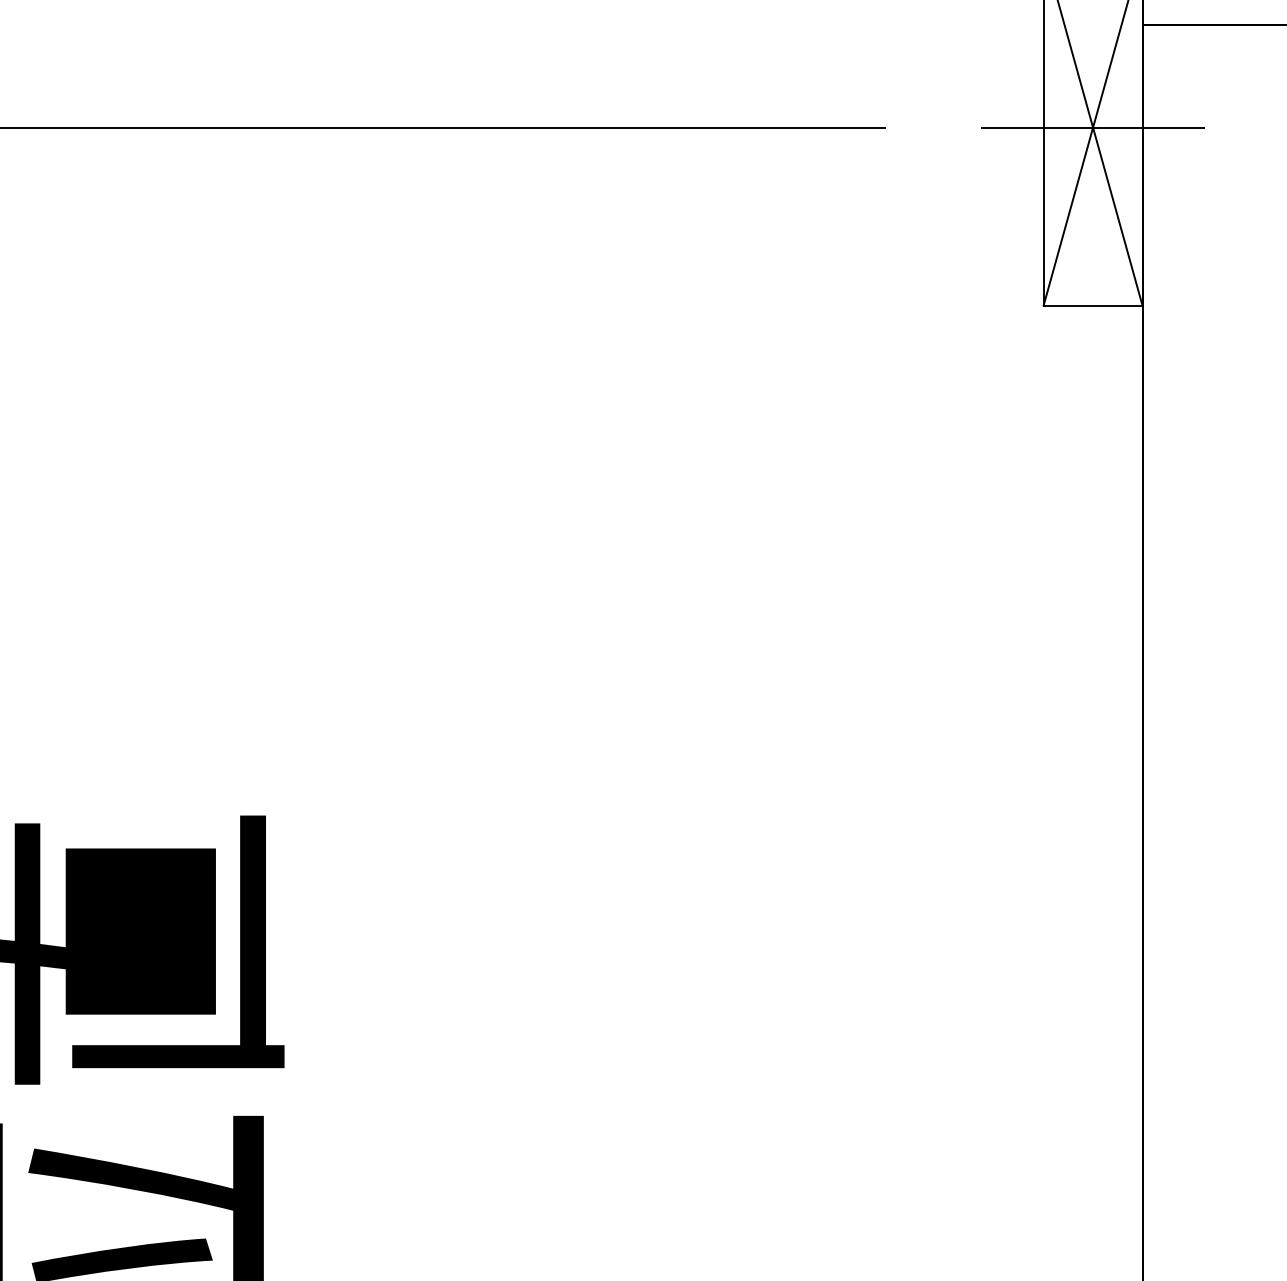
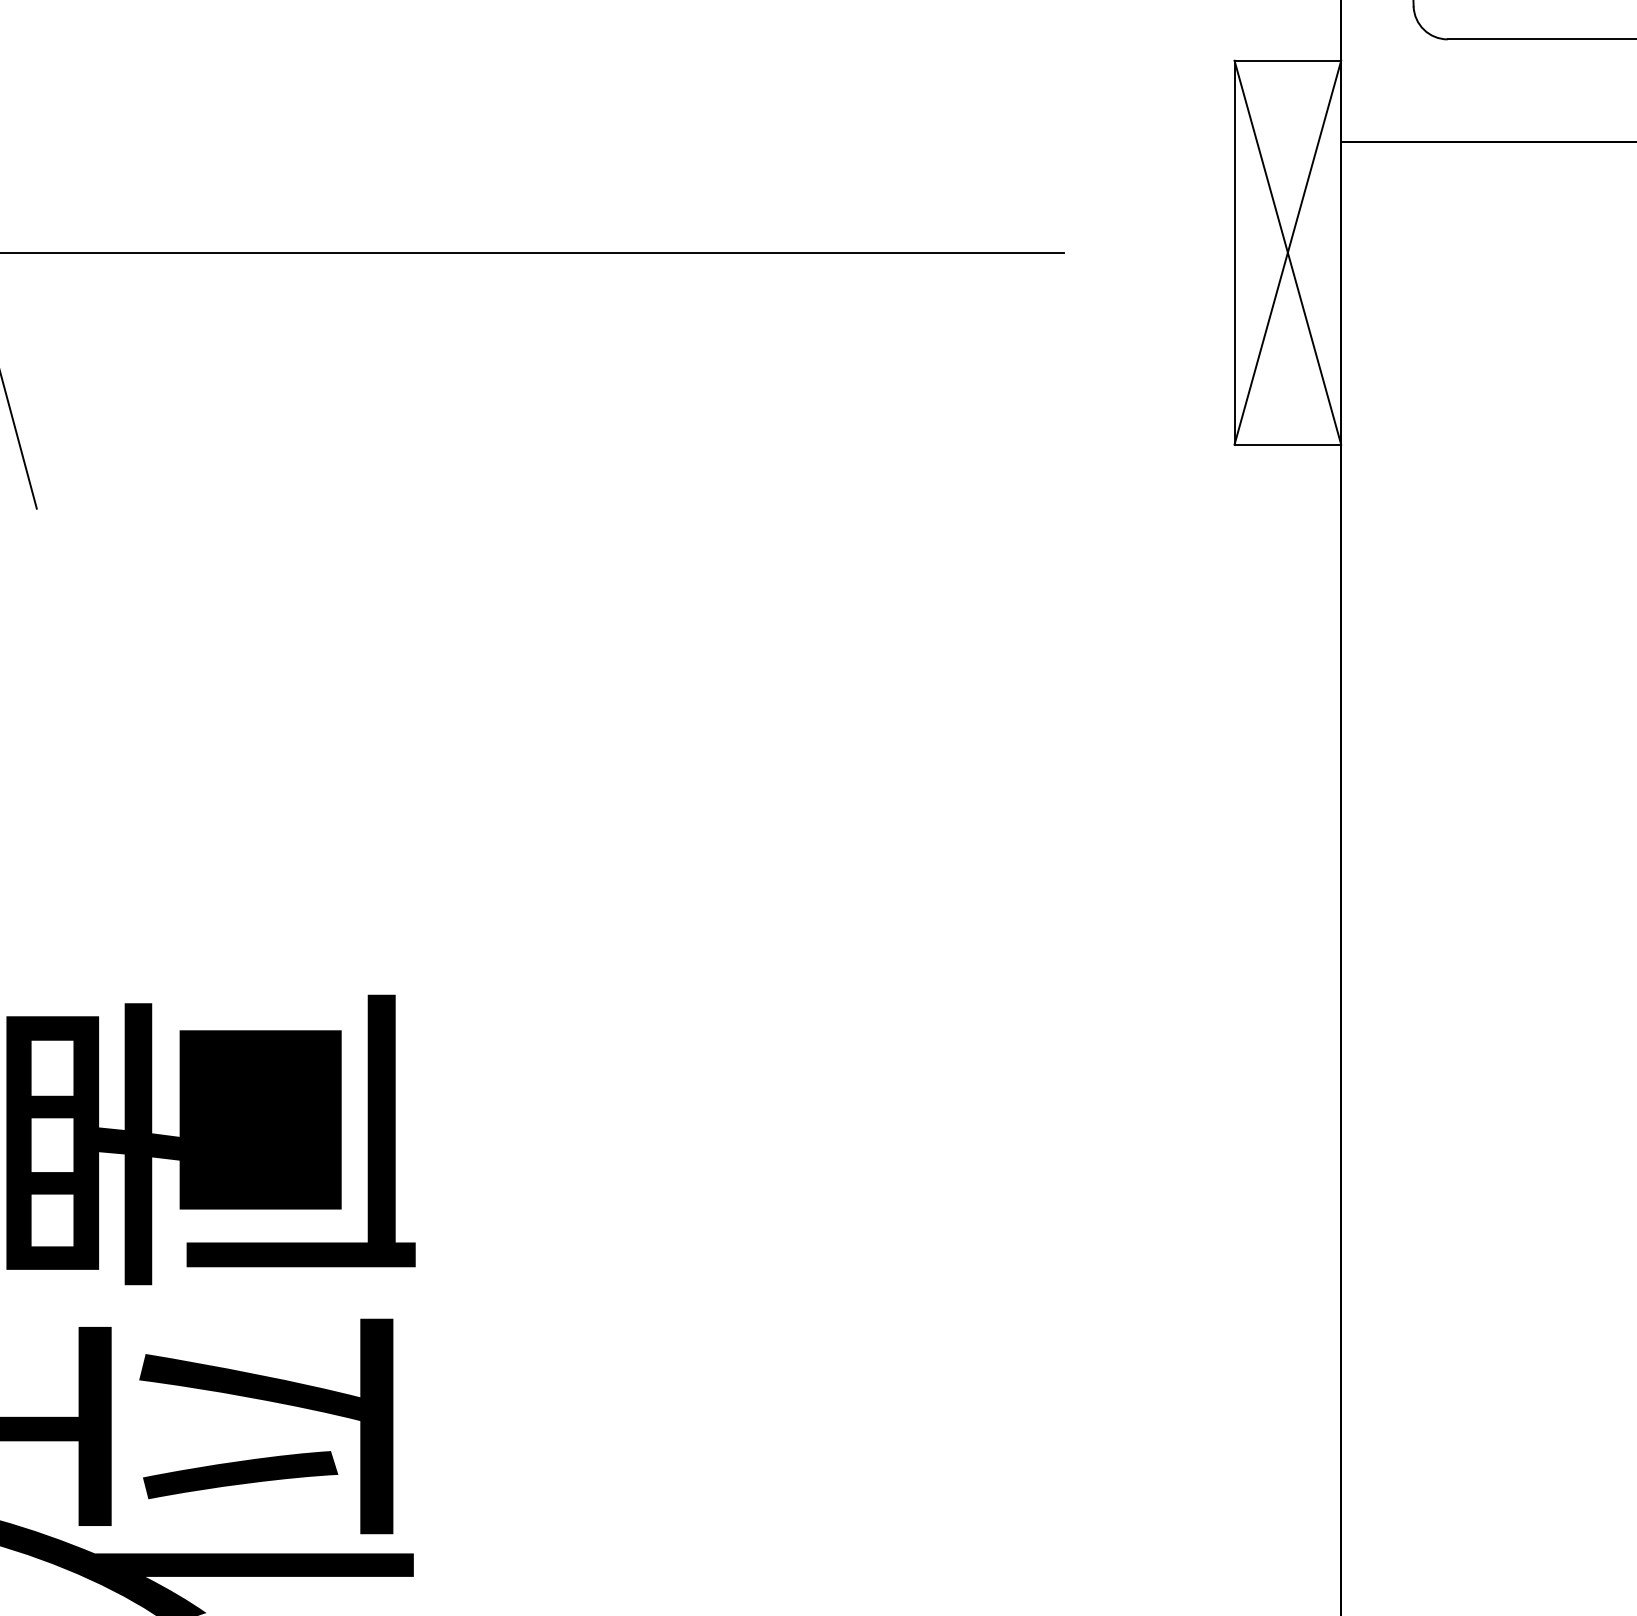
line: (1092, 127) -> (1287, 252), removed

